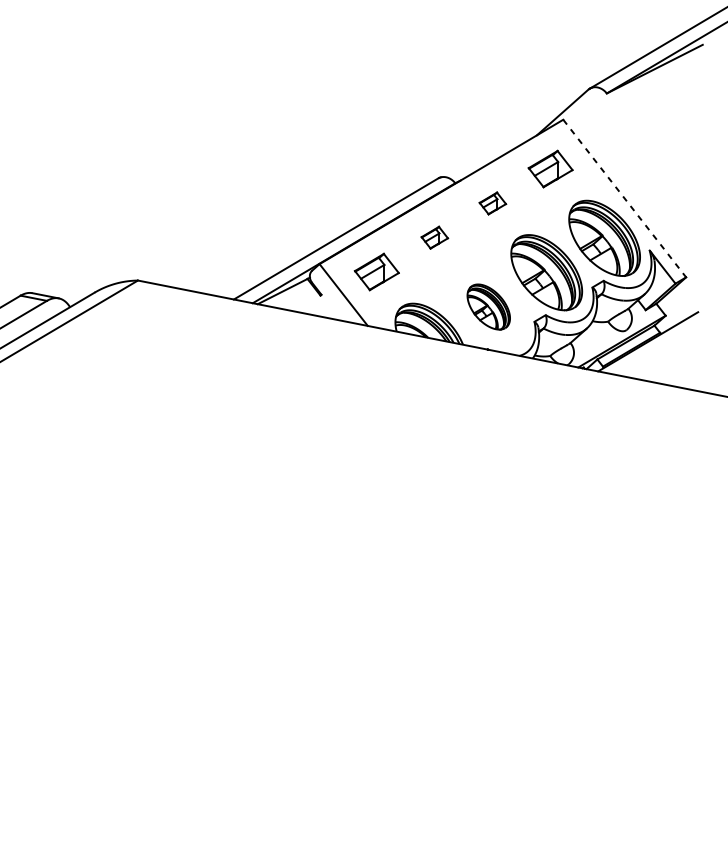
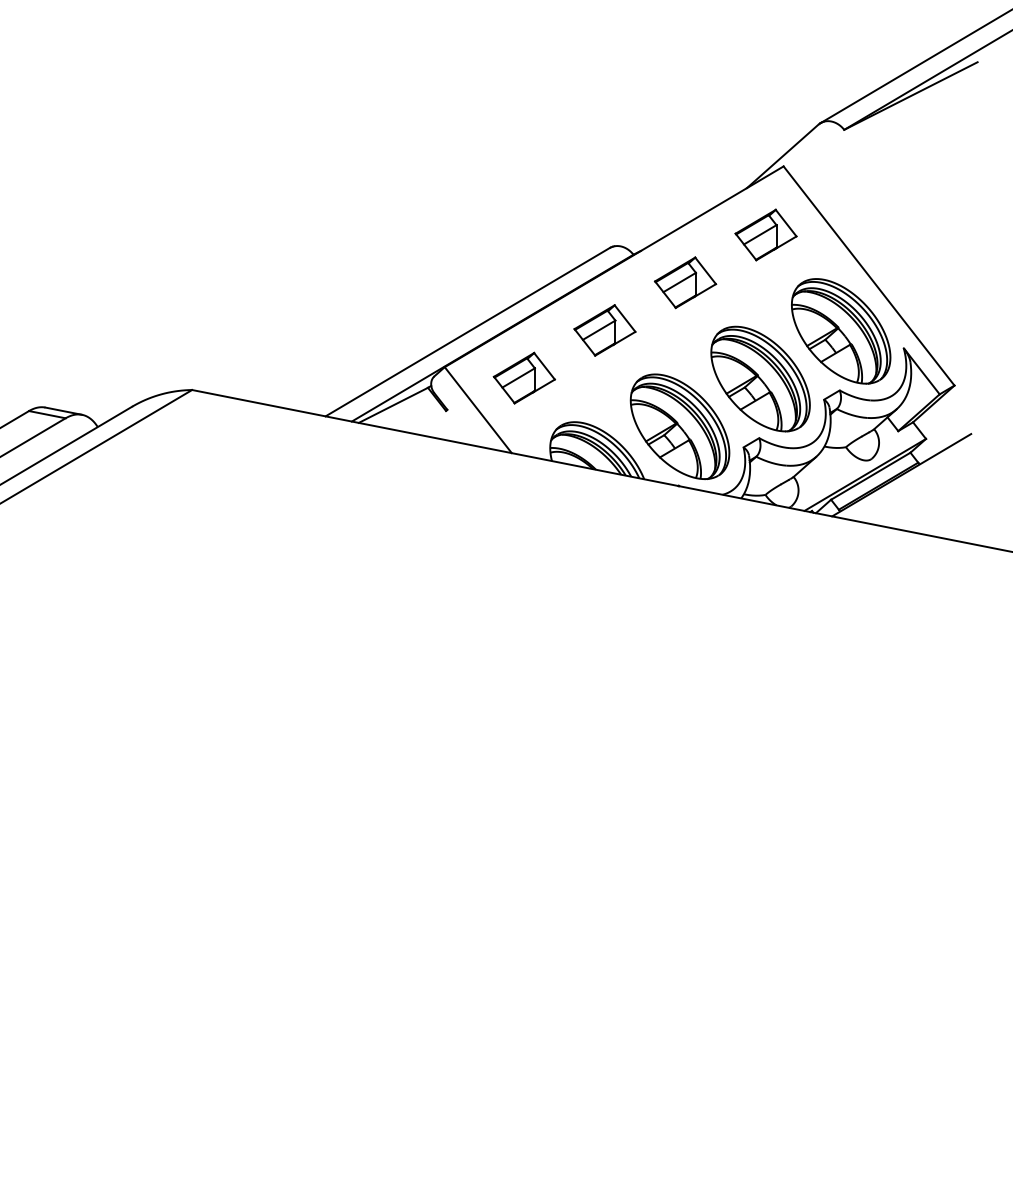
line: (625, 198) -> (869, 276), dashed -> solid
part: (492, 203) -> (685, 282), size x1.67
part: (434, 237) -> (604, 330), size x1.67
part: (488, 306) -> (679, 426), size x1.67

